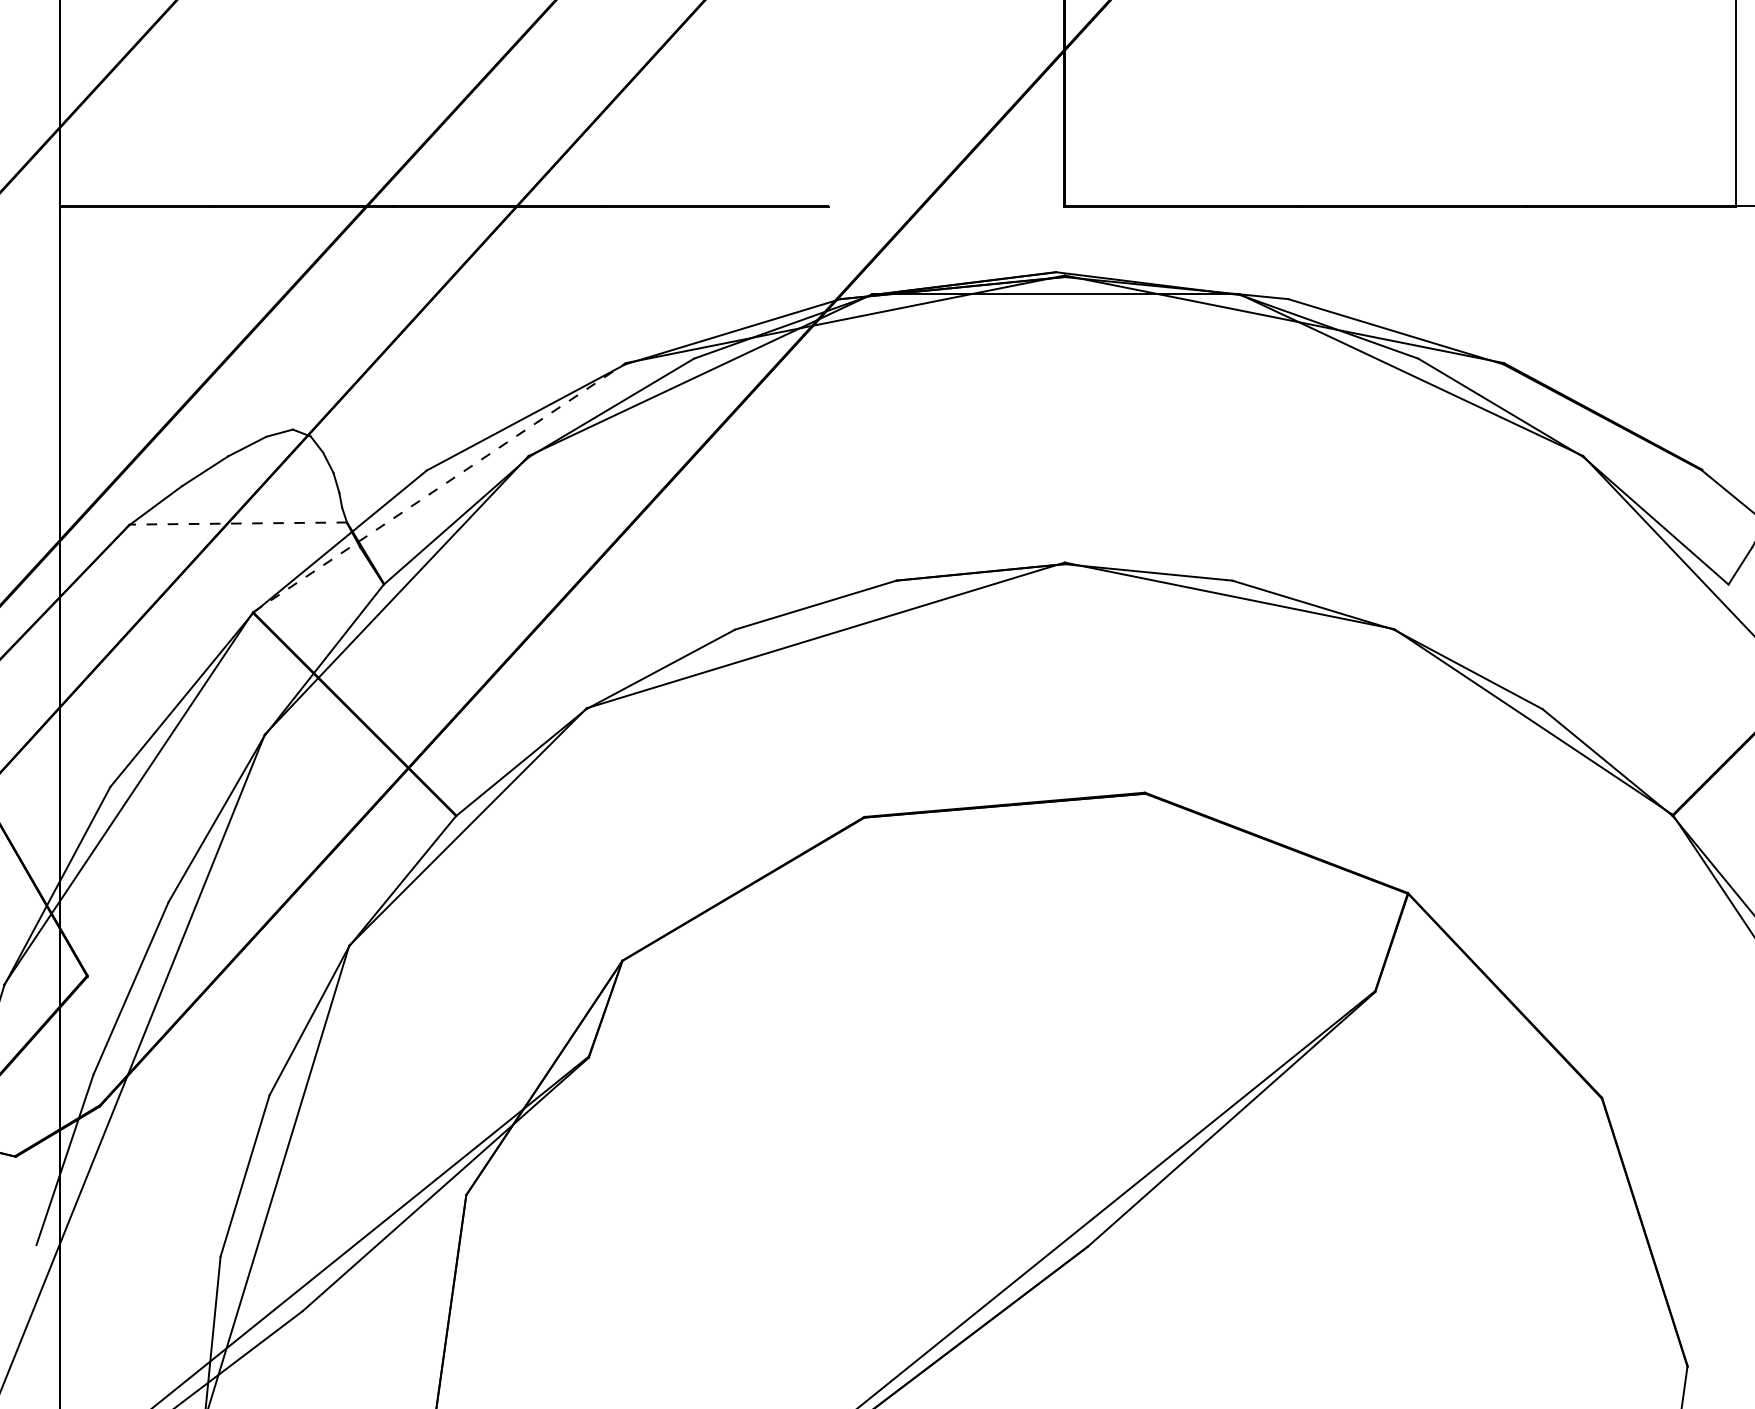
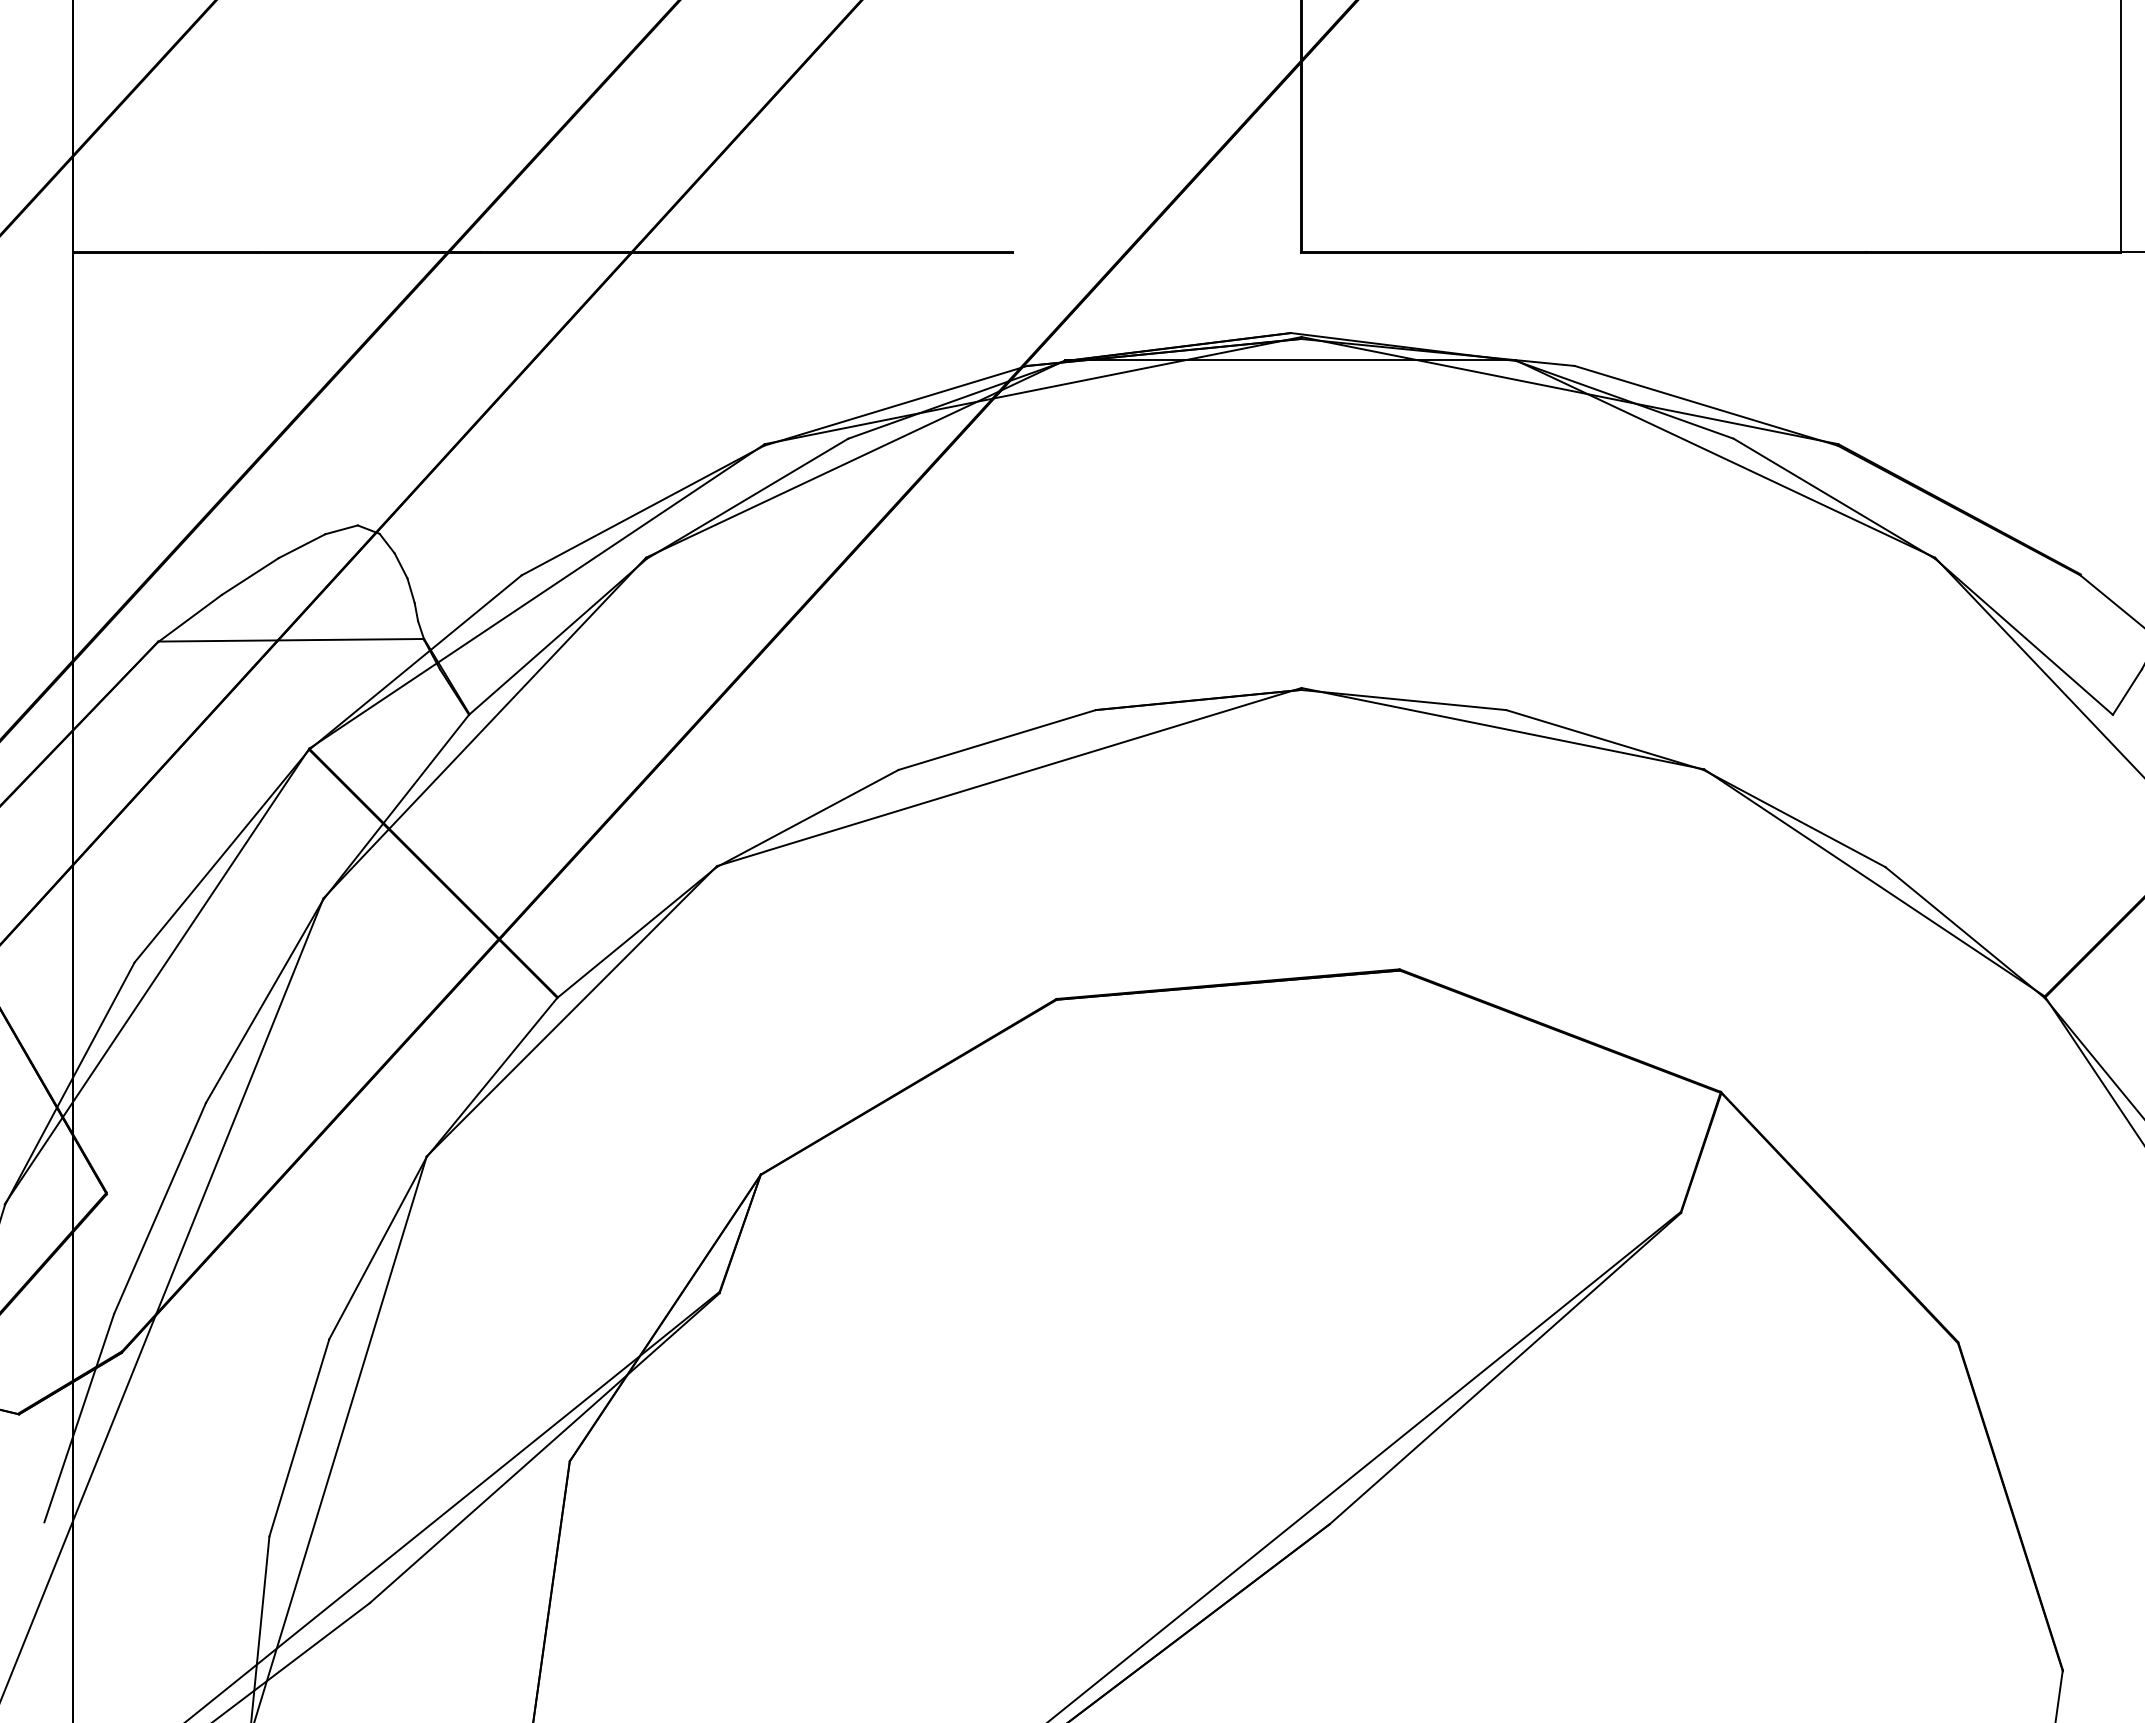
line: (439, 487) -> (537, 596), dashed -> solid
line: (238, 523) -> (291, 640), dashed -> solid

